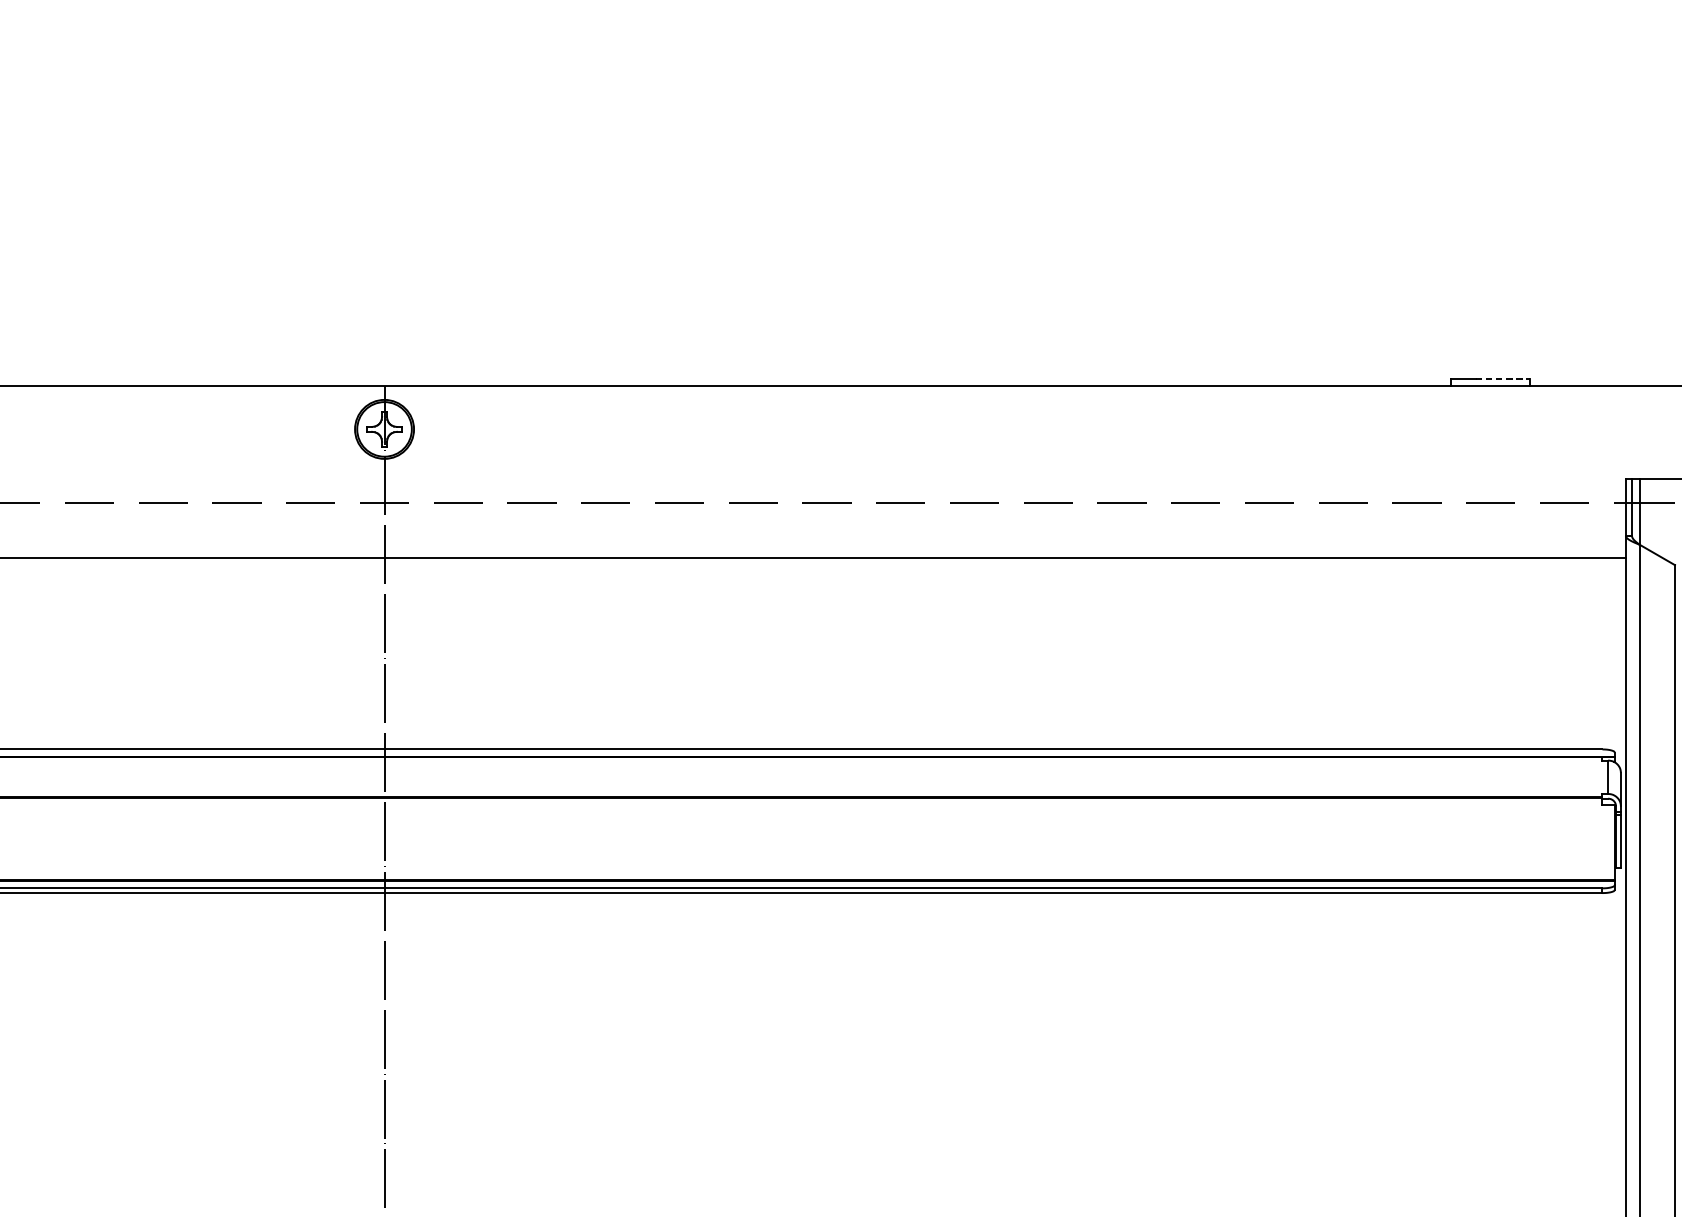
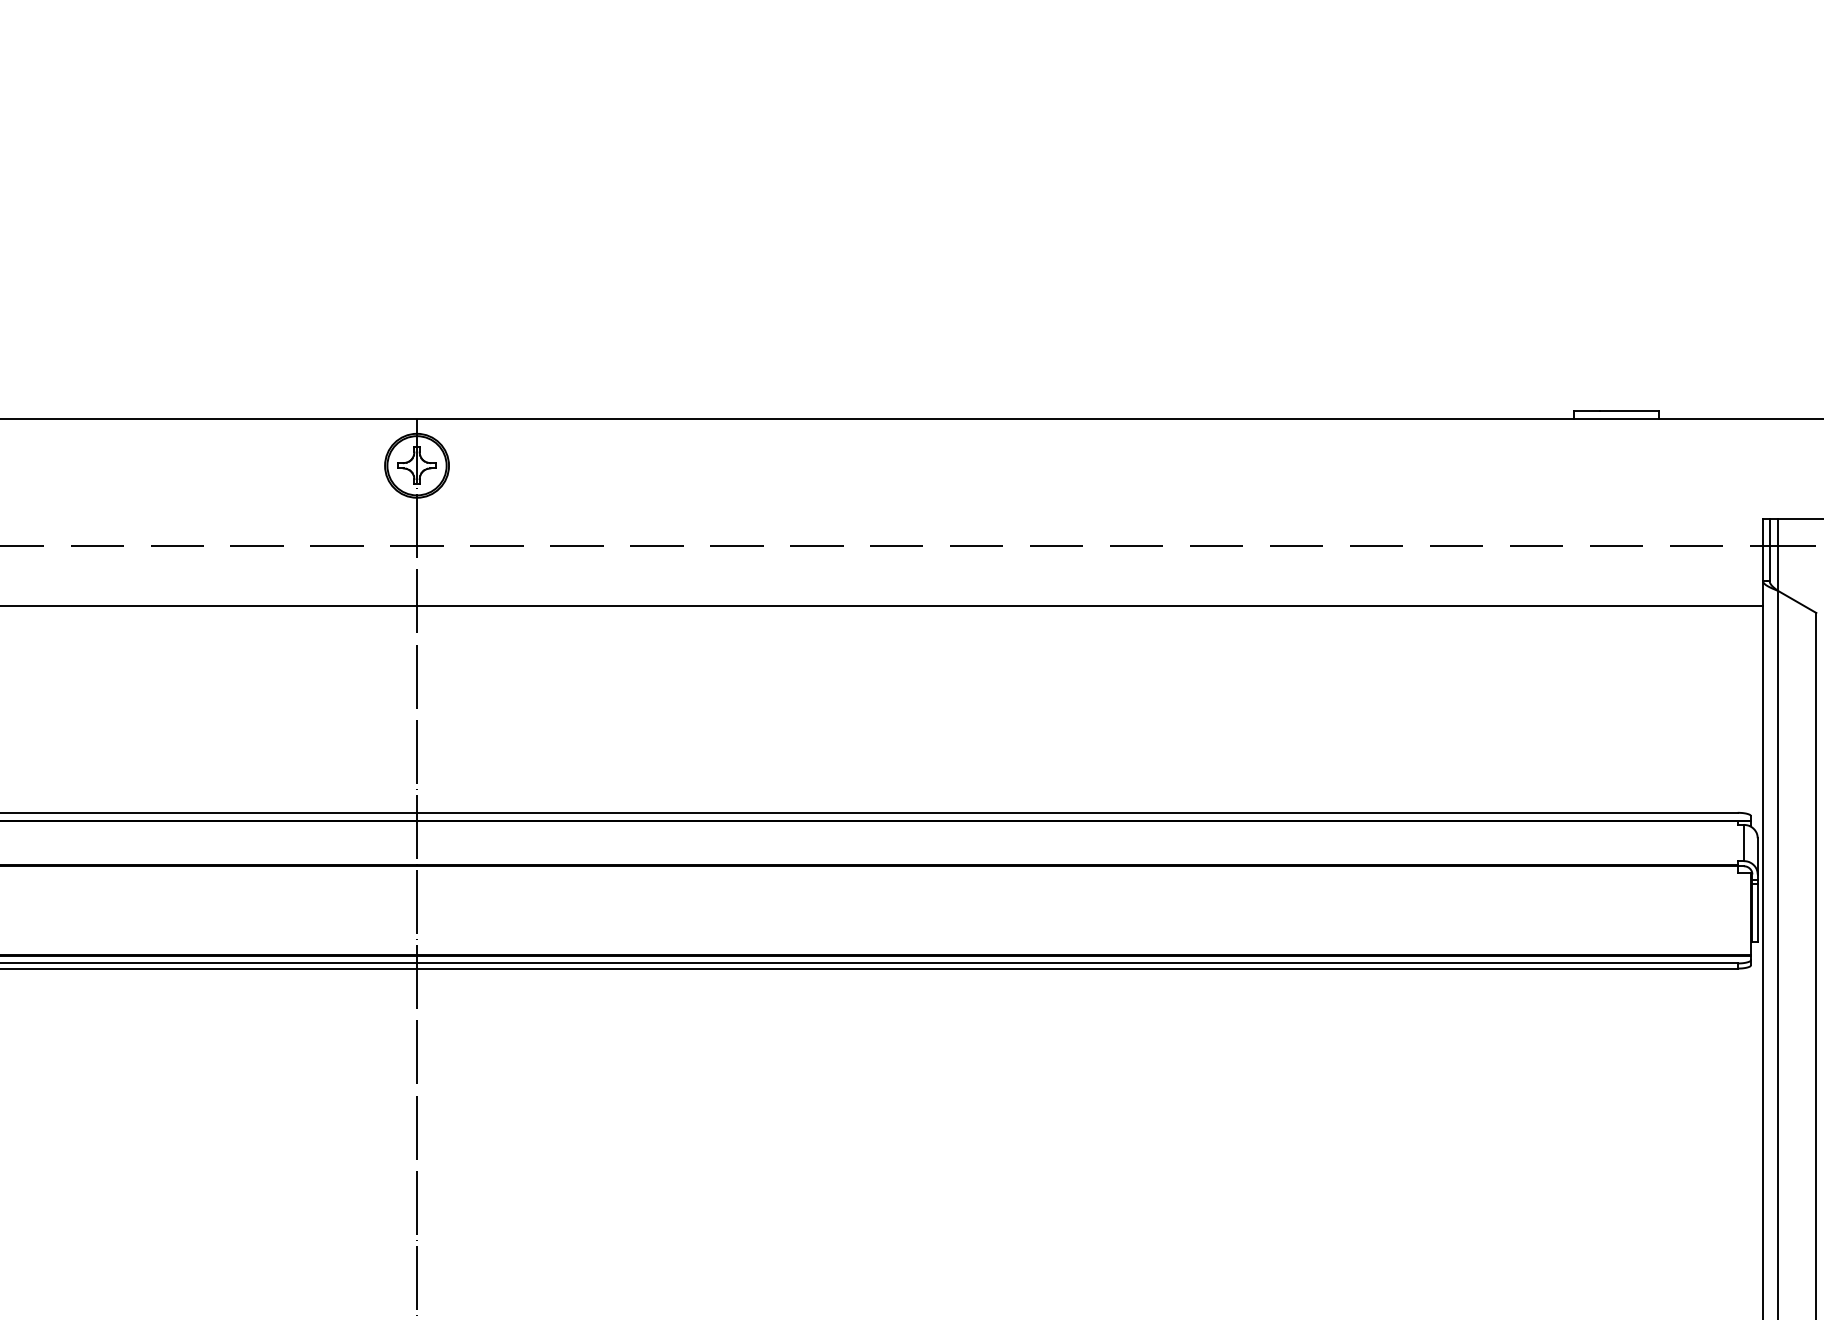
line: (1503, 379) -> (1630, 411), dashed -> solid

